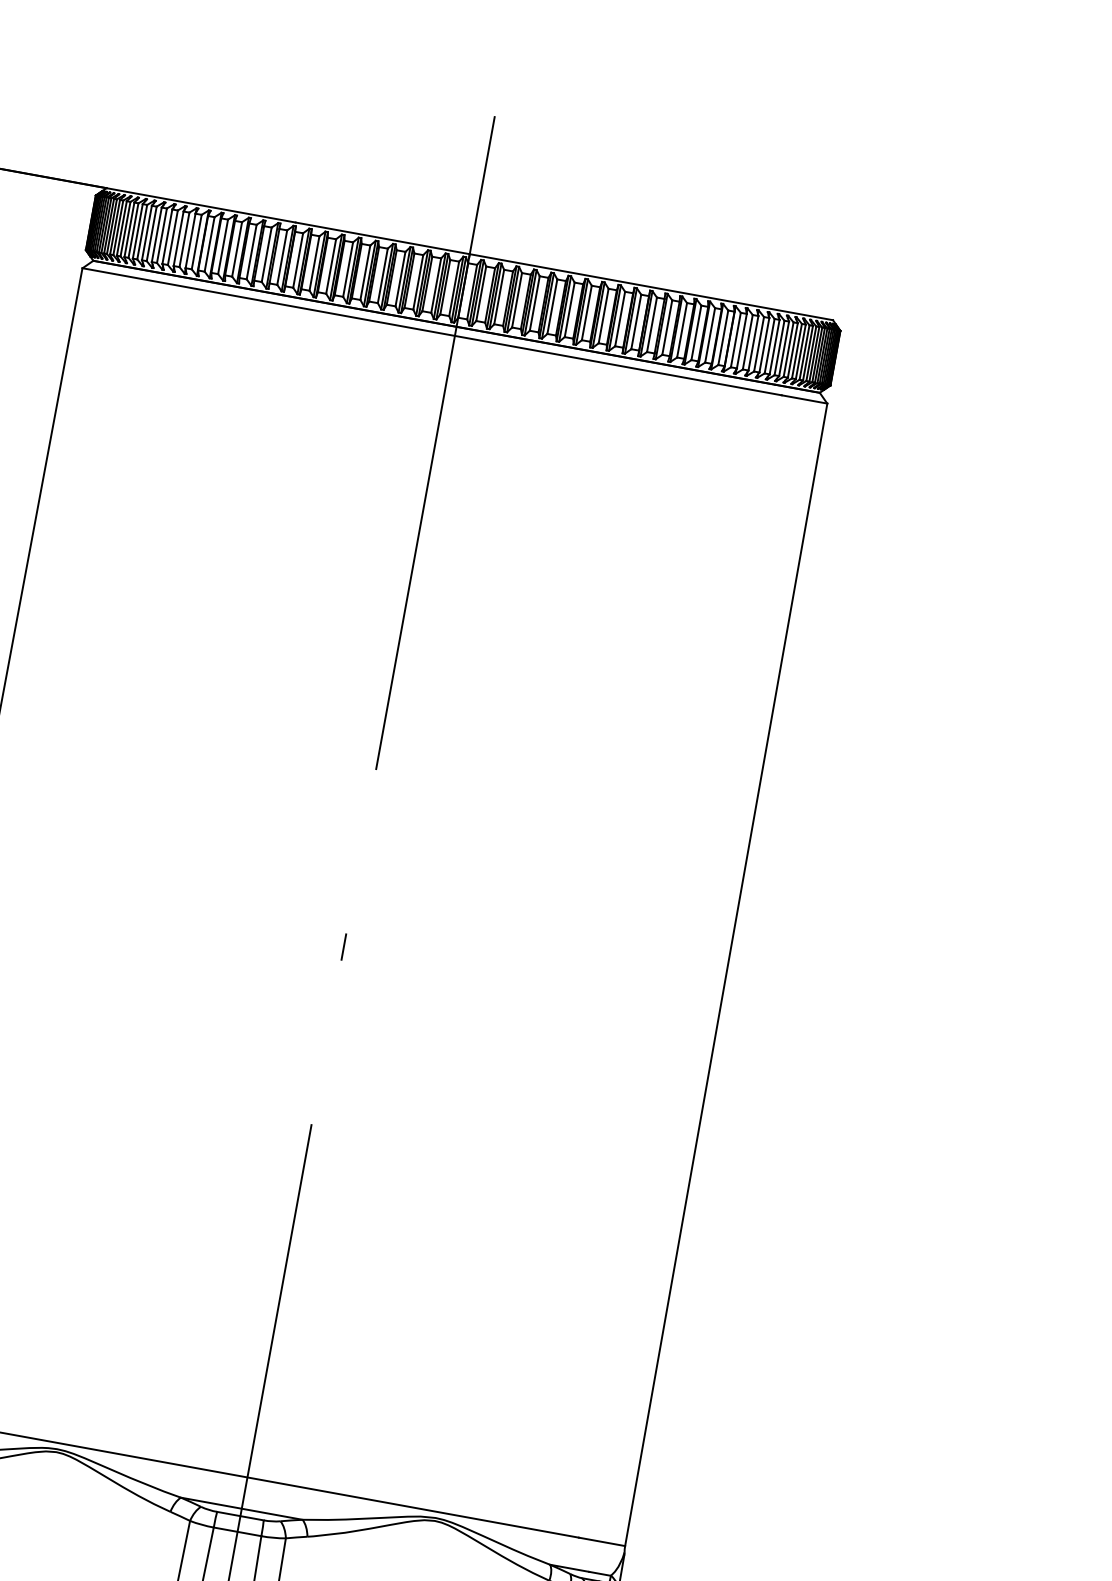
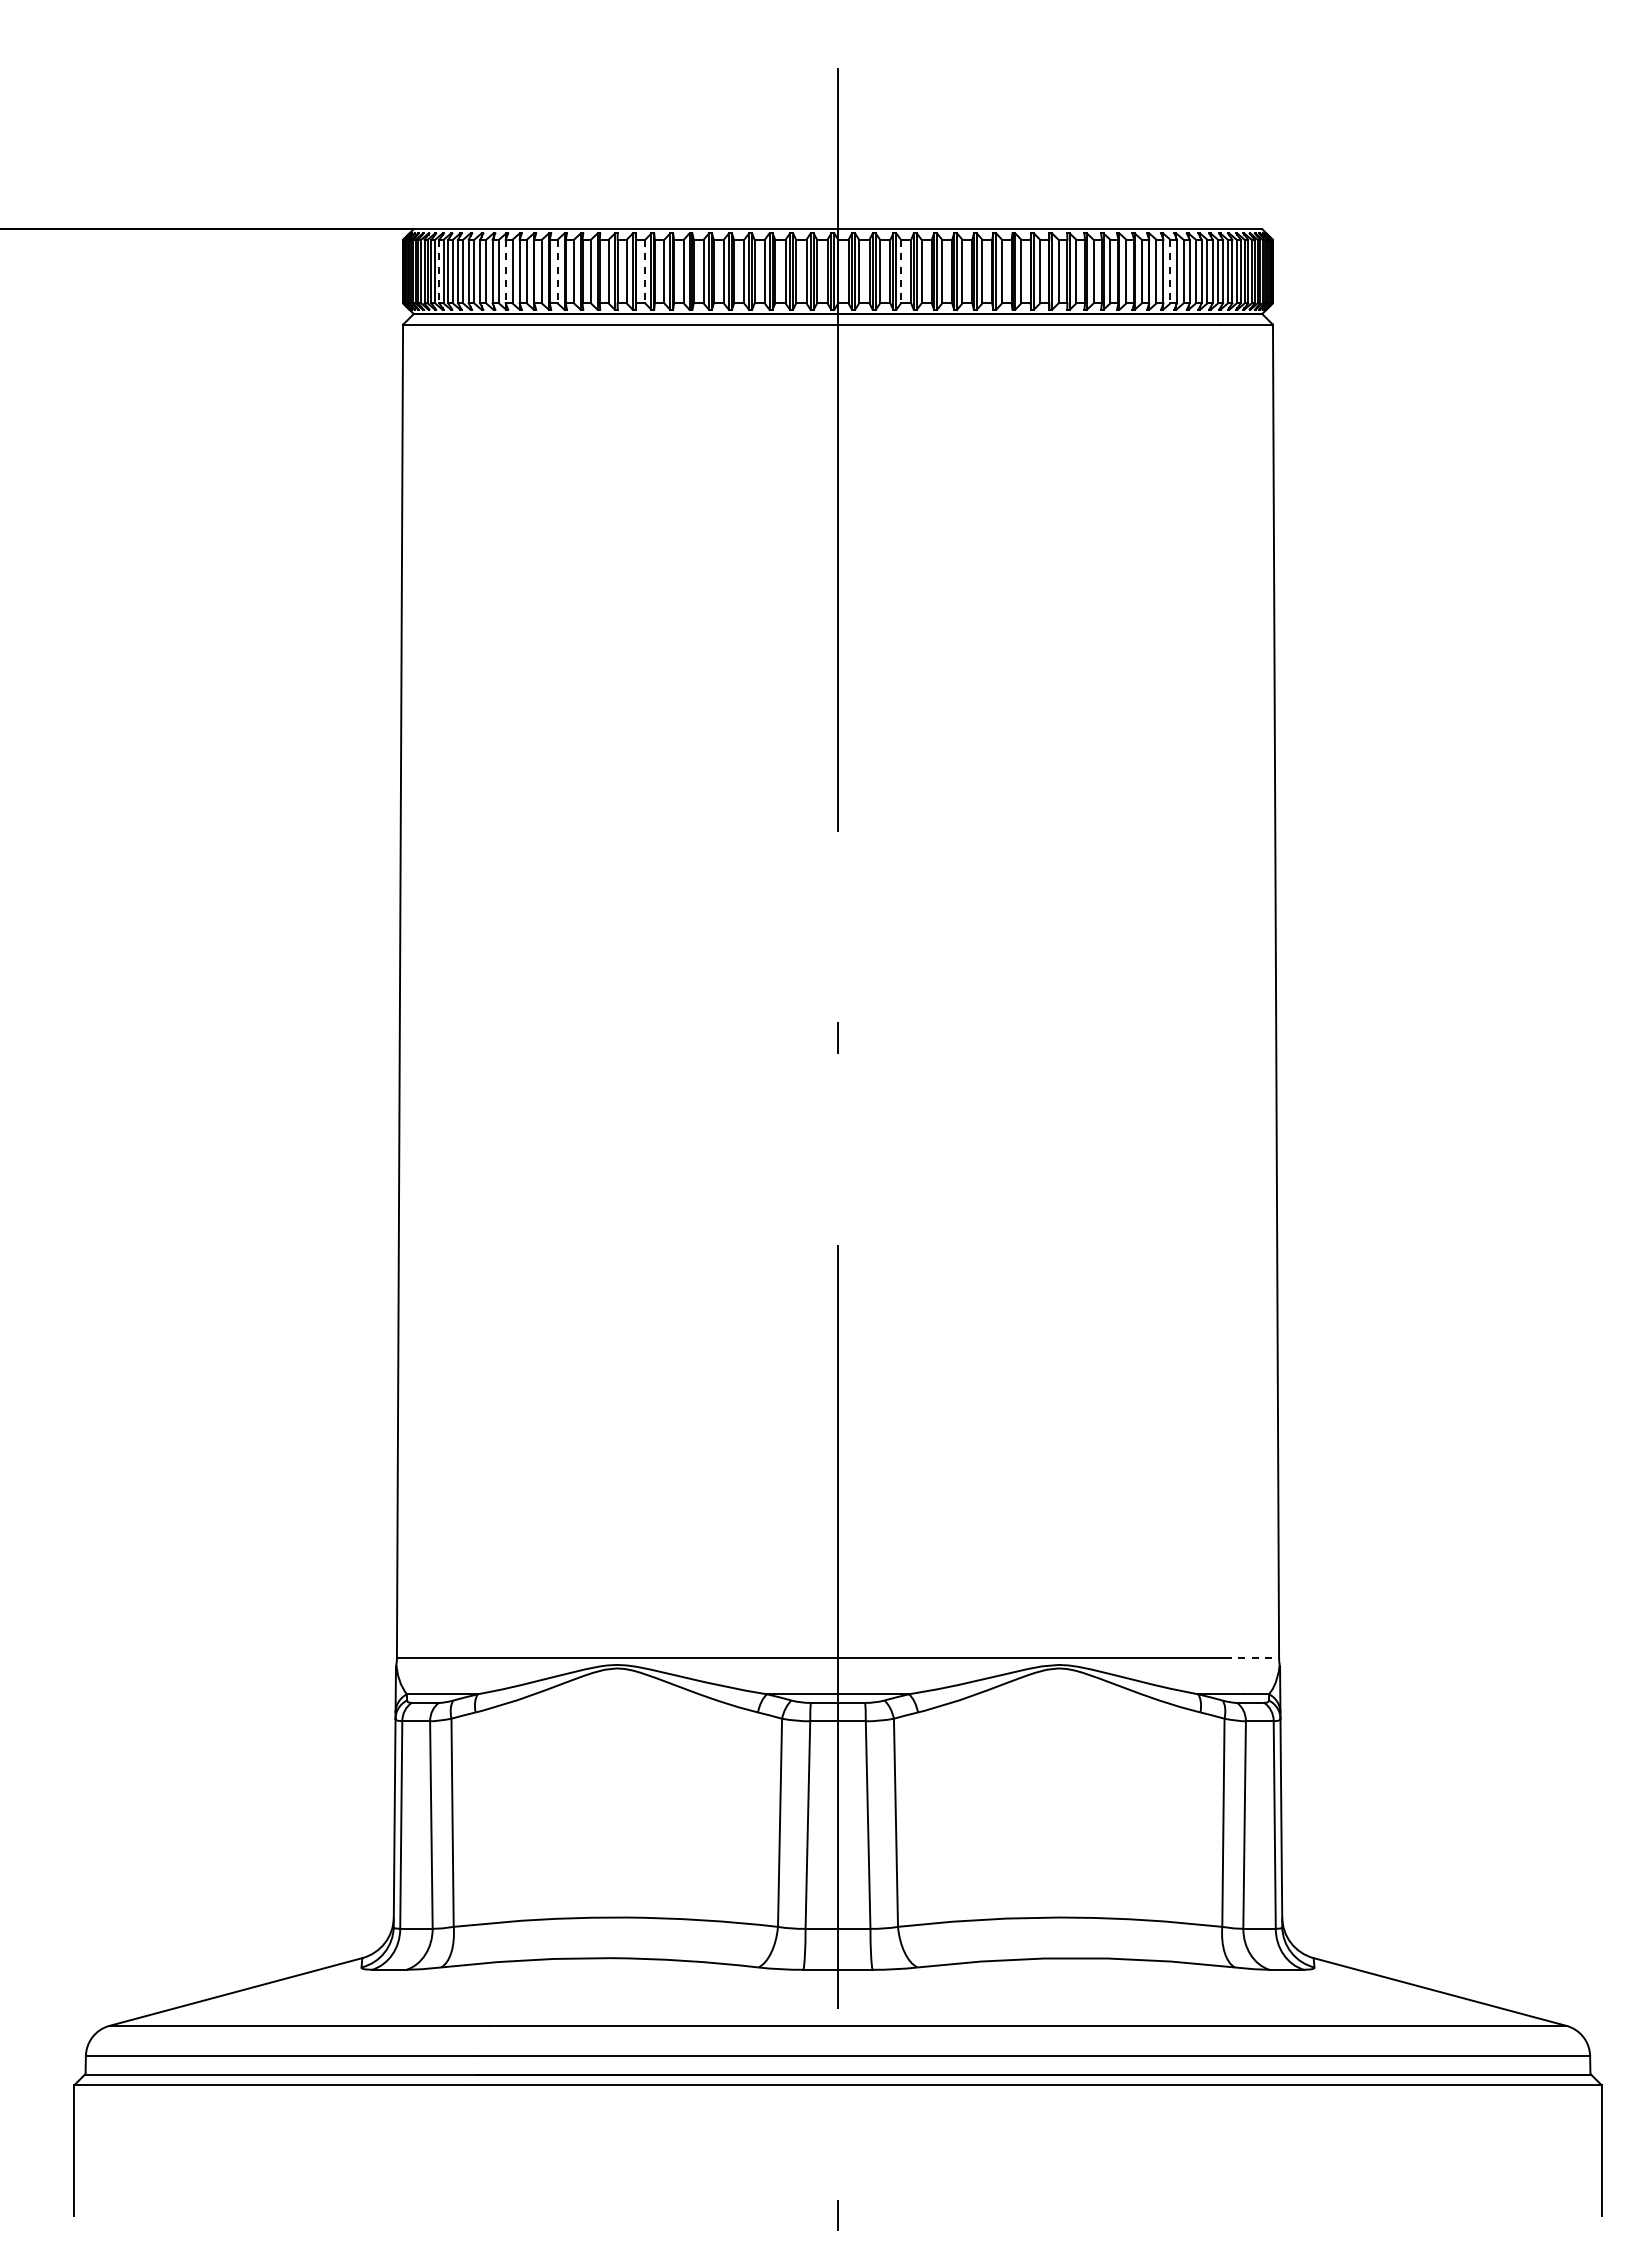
line: (121, 228) -> (439, 271), solid -> dashed
line: (178, 238) -> (505, 271), solid -> dashed
line: (222, 246) -> (557, 271), solid -> dashed
line: (298, 260) -> (645, 271), solid -> dashed
line: (516, 300) -> (900, 271), solid -> dashed
line: (747, 342) -> (1170, 271), solid -> dashed
line: (602, 1541) -> (1252, 1657), solid -> dashed

